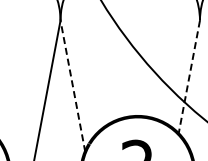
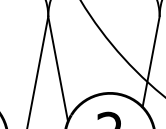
line: (189, 77) -> (151, 62), dashed -> solid
line: (72, 86) -> (57, 69), dashed -> solid

